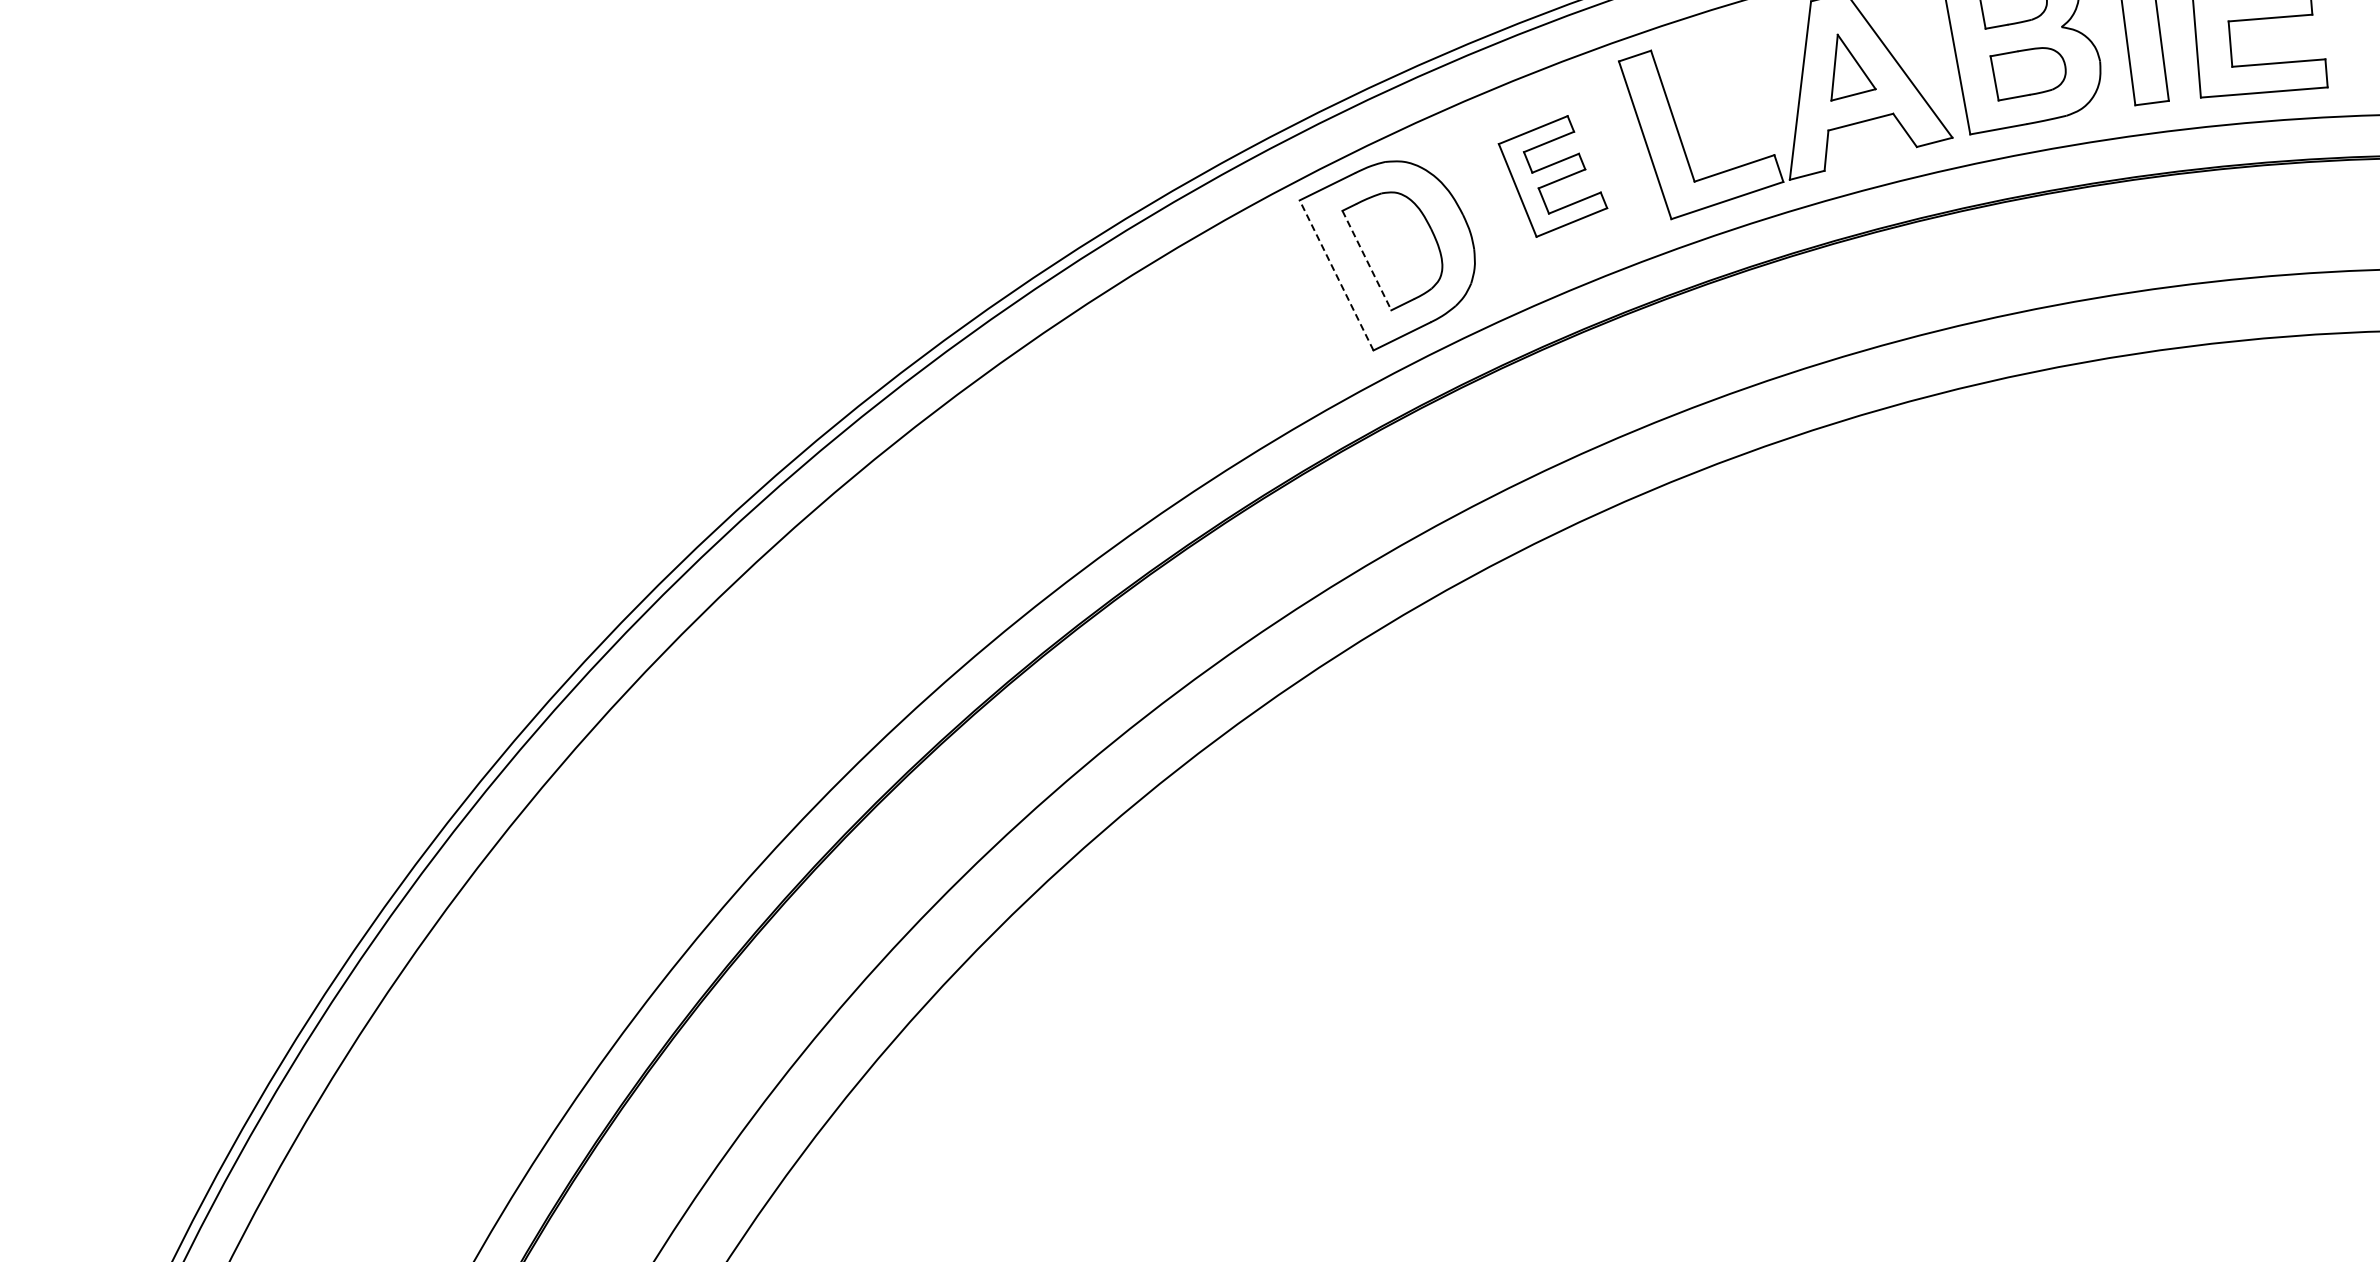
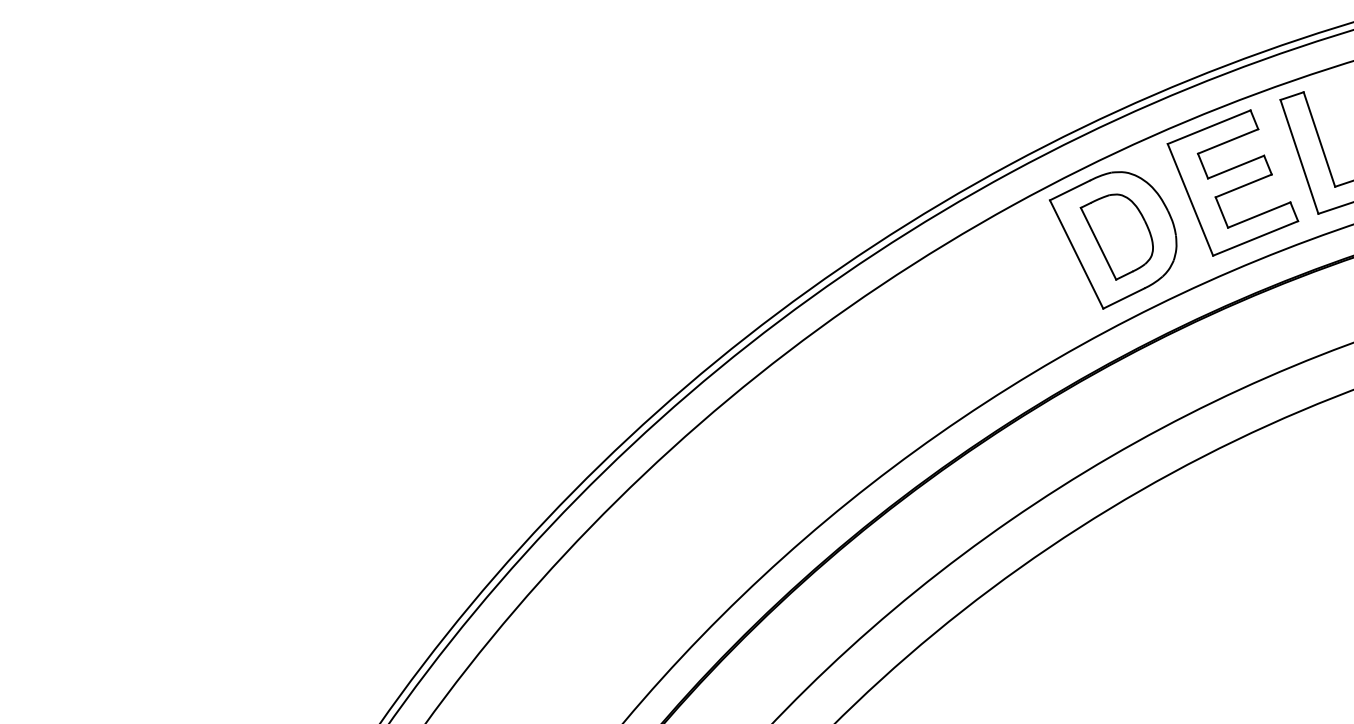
part: (1552, 176) -> (1232, 183), size x1.67
line: (1367, 261) -> (1098, 244), dashed -> solid
line: (1336, 275) -> (1076, 254), dashed -> solid

